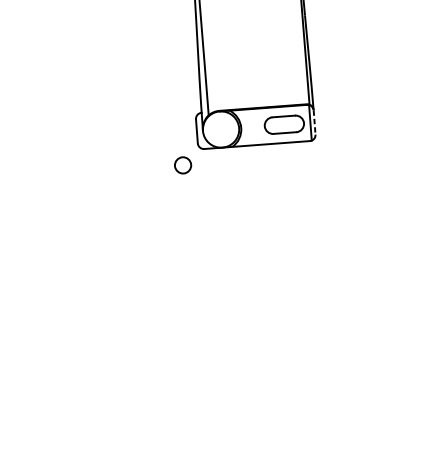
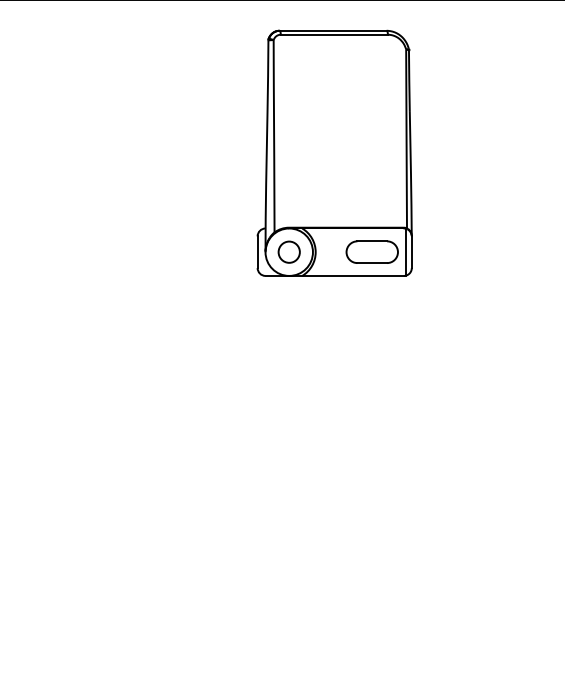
line: (314, 122) -> (411, 252), dashed -> solid
circle: (182, 164) -> (288, 251), moved

